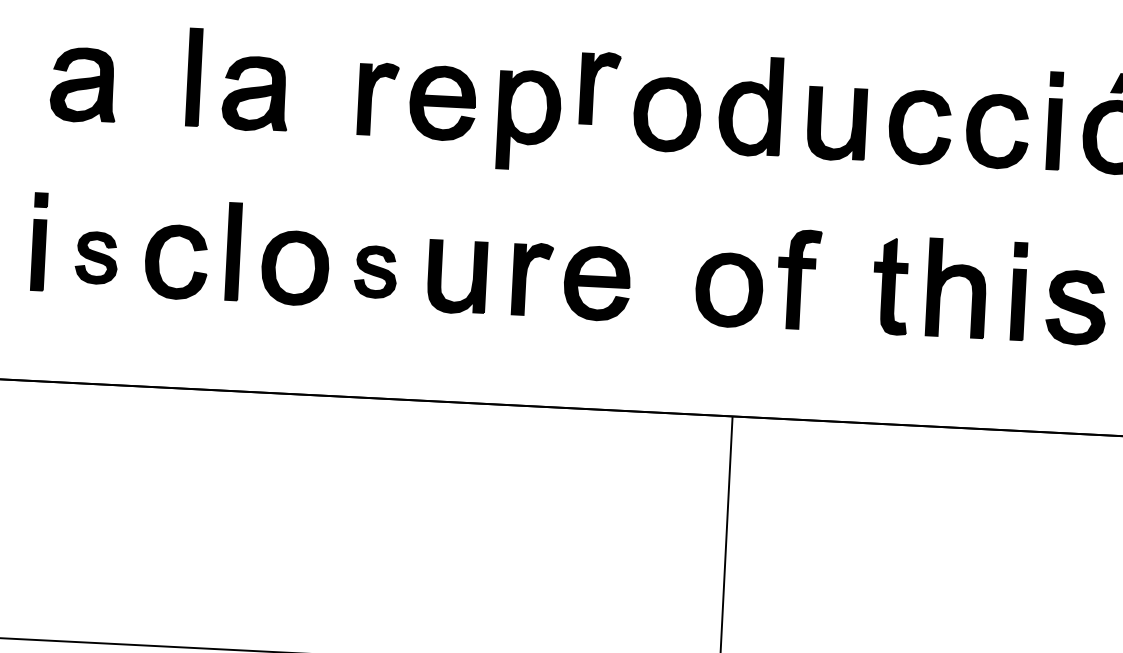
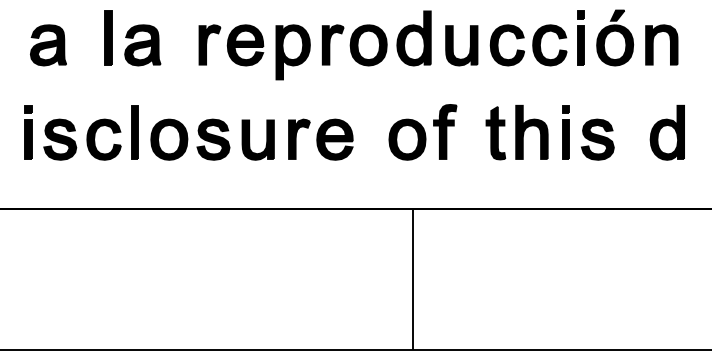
part: (598, 87) -> (332, 44), moved
part: (96, 257) -> (60, 139), size x1.43
part: (375, 271) -> (213, 139), size x1.43

